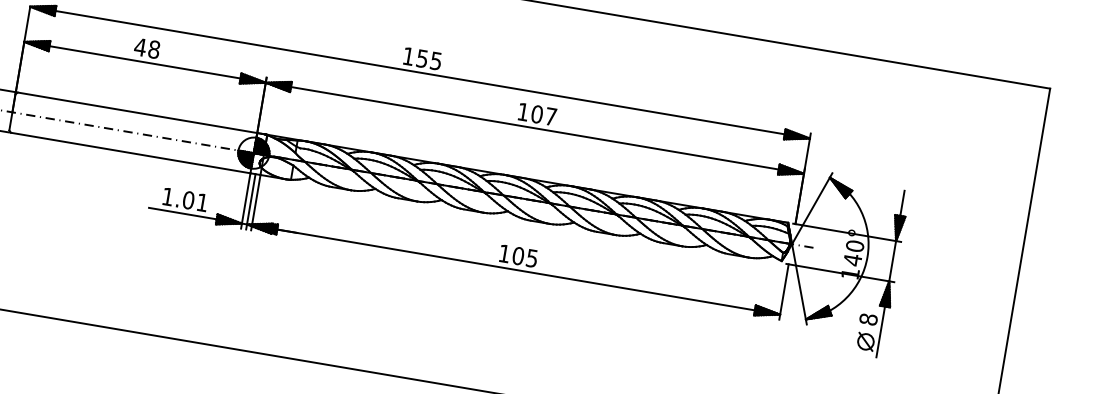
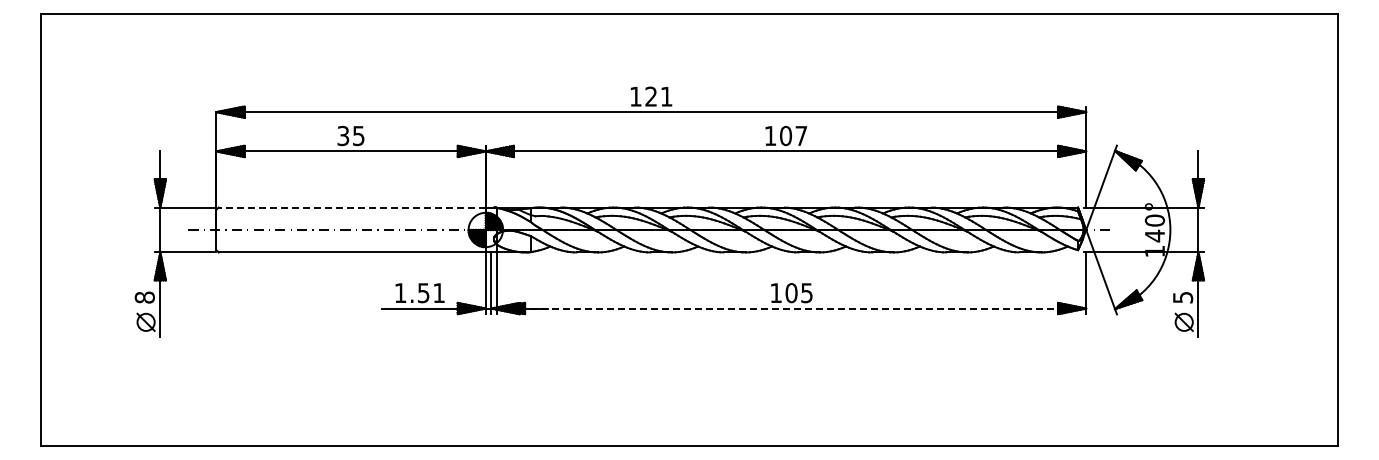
text: (146, 47) -> (350, 135), 48 -> 35
text: (428, 59) -> (658, 96), 155 -> 121
line: (137, 112) -> (352, 207), solid -> dashed
text: (188, 200) -> (423, 293), 1.01 -> 1.51
line: (515, 269) -> (791, 308), solid -> dashed
text: (868, 319) -> (1182, 297), 8 -> 5

